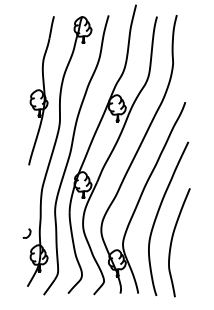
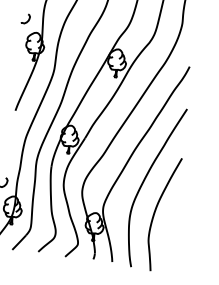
curve: (28, 79) -> (27, 20), added

